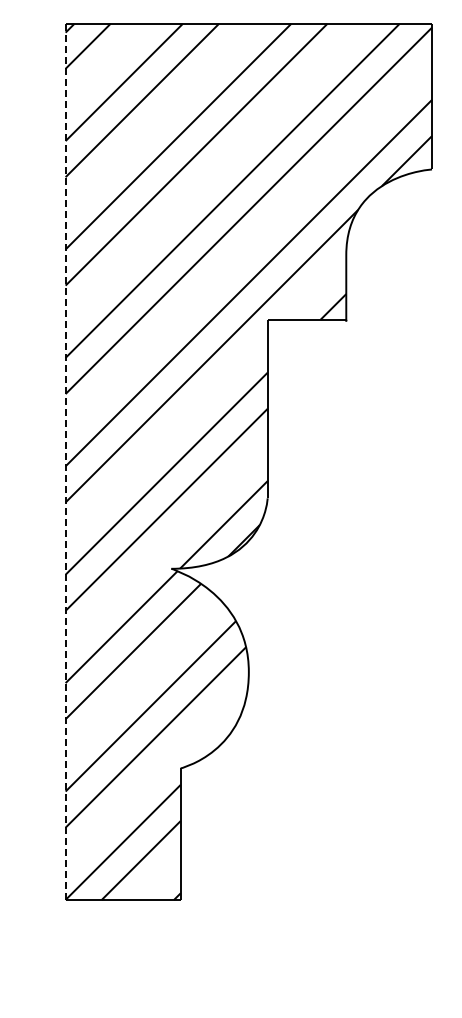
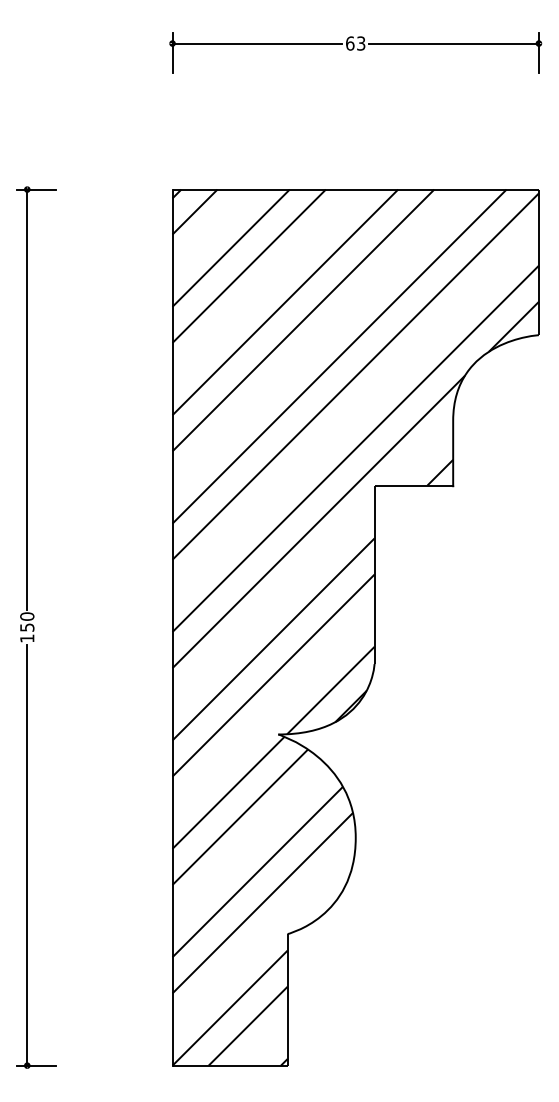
line: (65, 462) -> (172, 628), dashed -> solid

